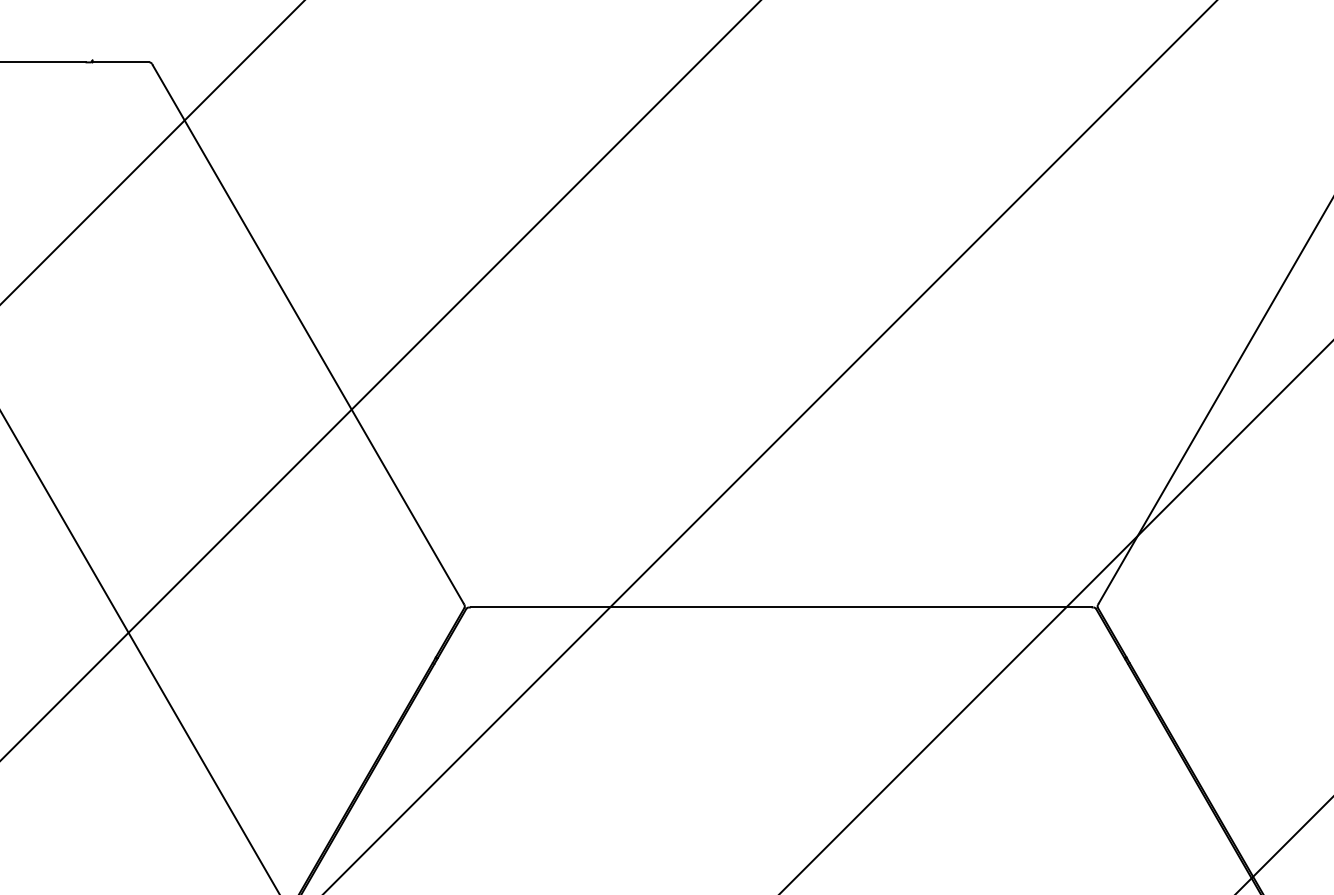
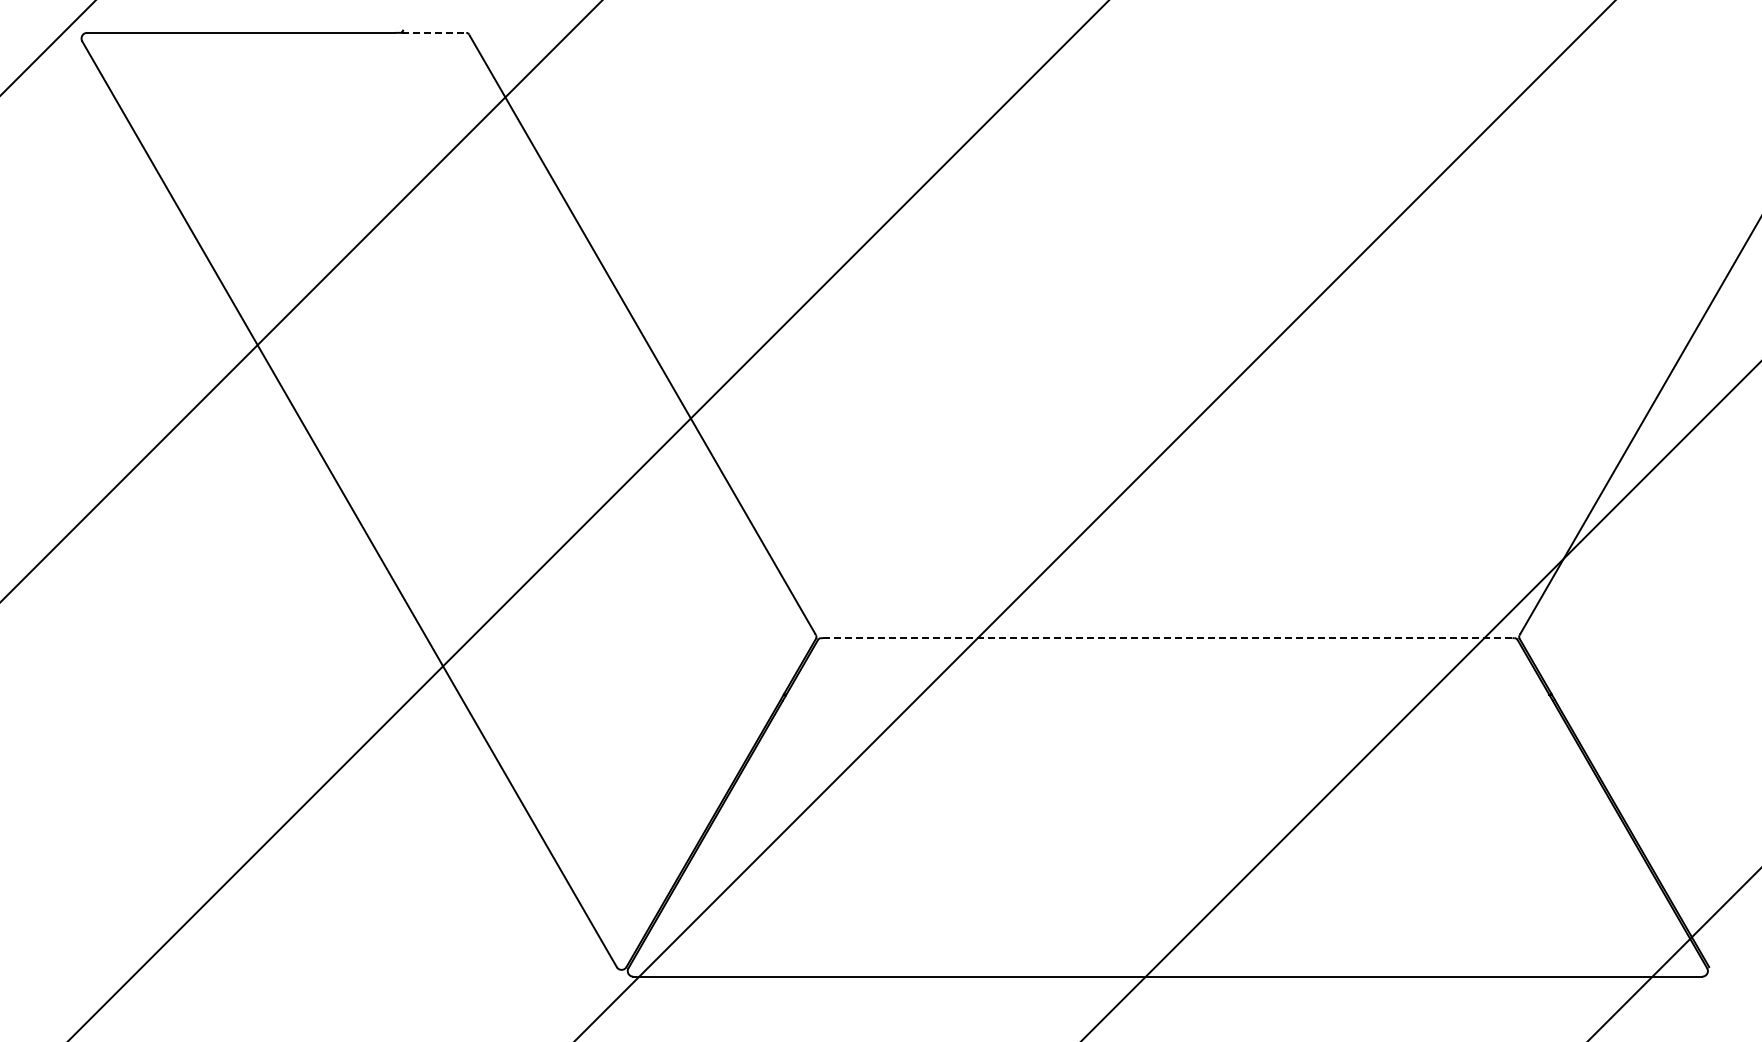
line: (120, 62) -> (434, 32), solid -> dashed
line: (780, 607) -> (1167, 638), solid -> dashed

